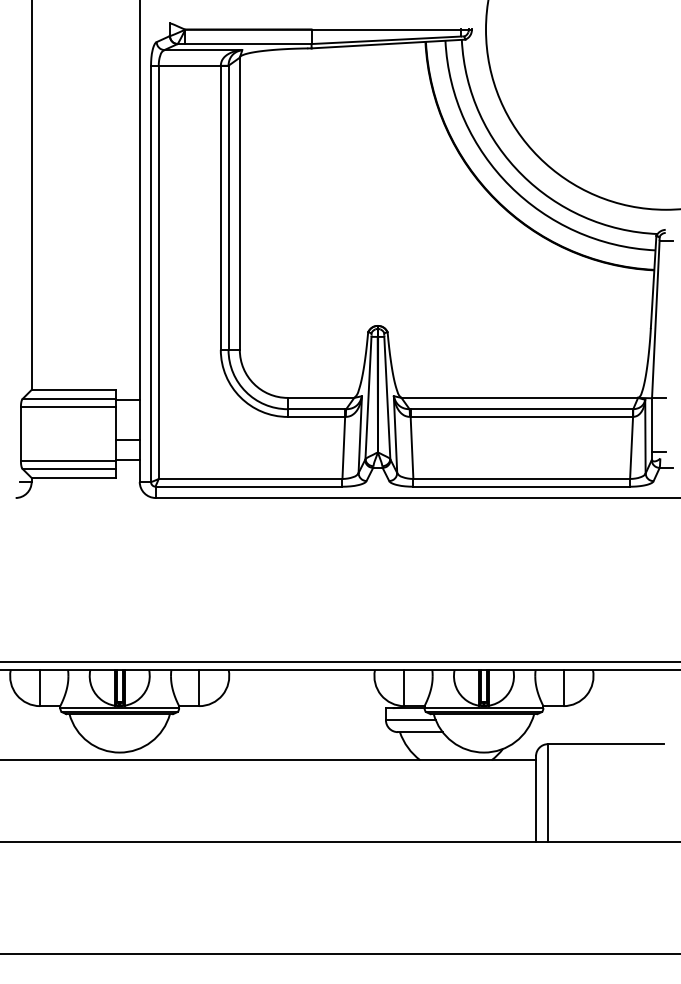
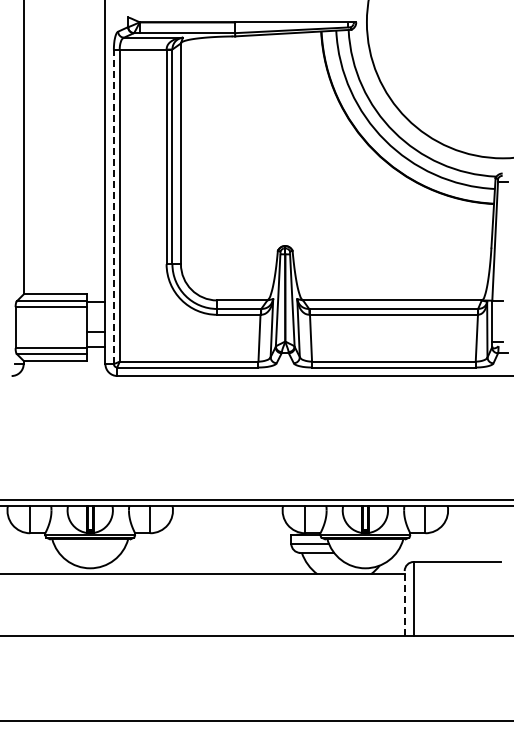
line: (150, 273) -> (113, 206), solid -> dashed
line: (535, 799) -> (404, 603), solid -> dashed

